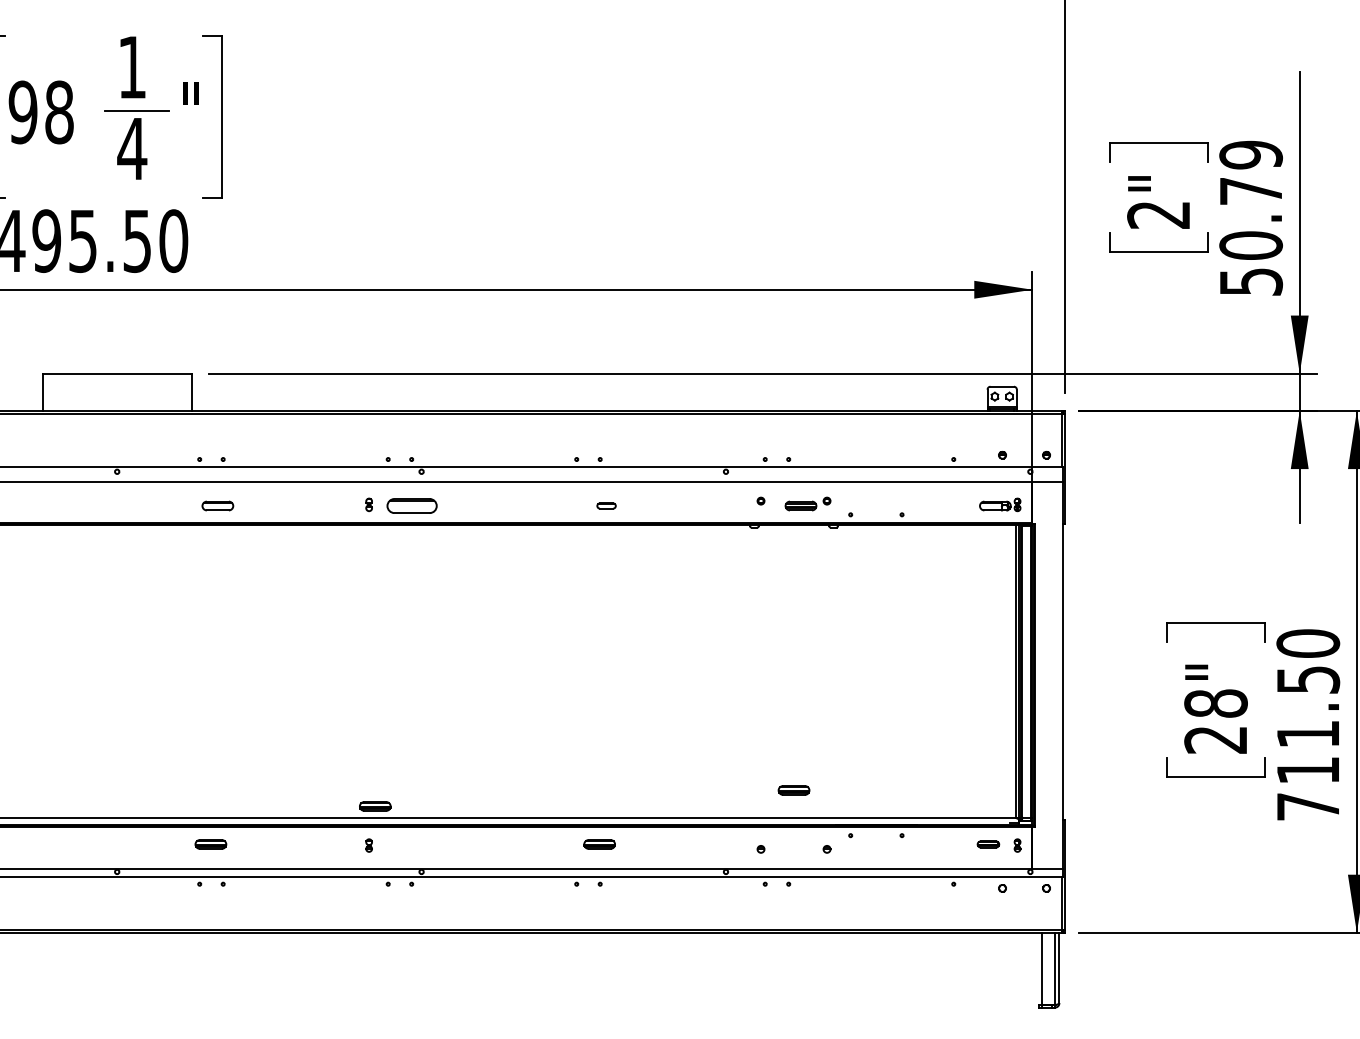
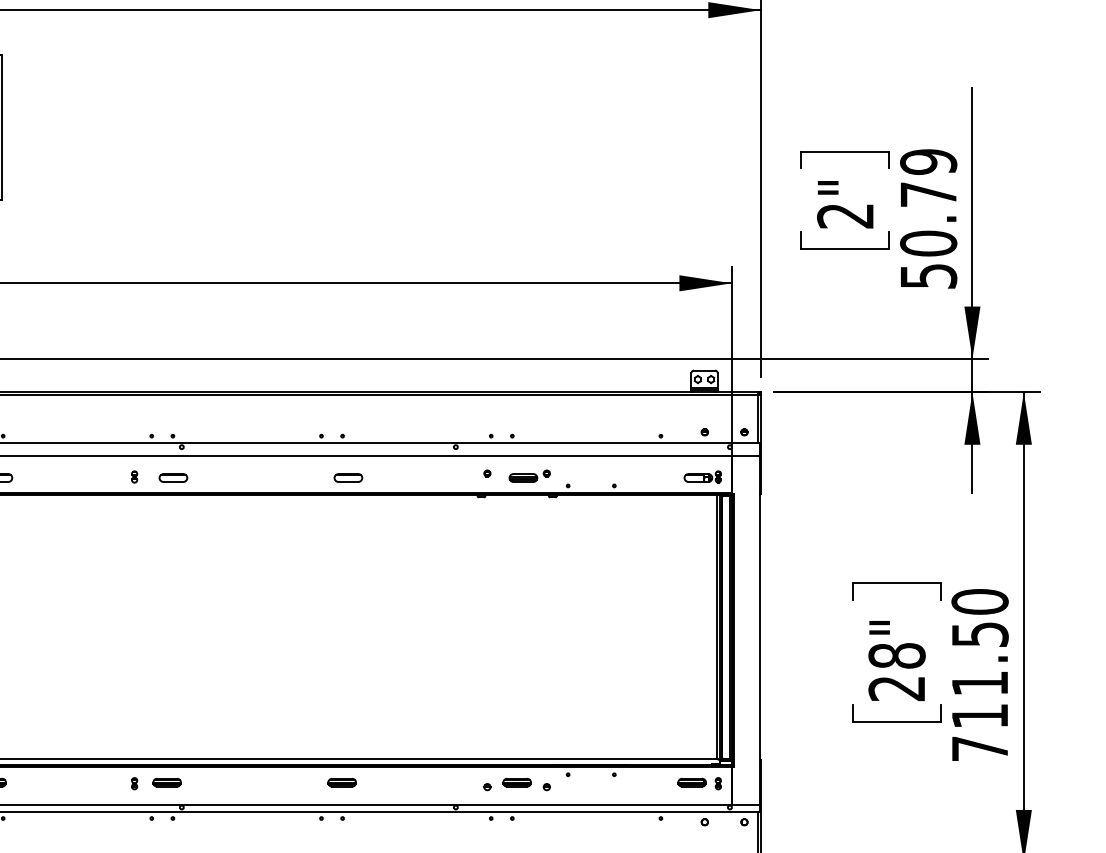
part: (412, 505) -> (173, 477), size x0.62
part: (606, 505) -> (348, 477), size x1.67
part: (793, 790) -> (516, 782), moved
part: (375, 806) -> (167, 782), moved
part: (988, 844) -> (692, 782), size x1.43

